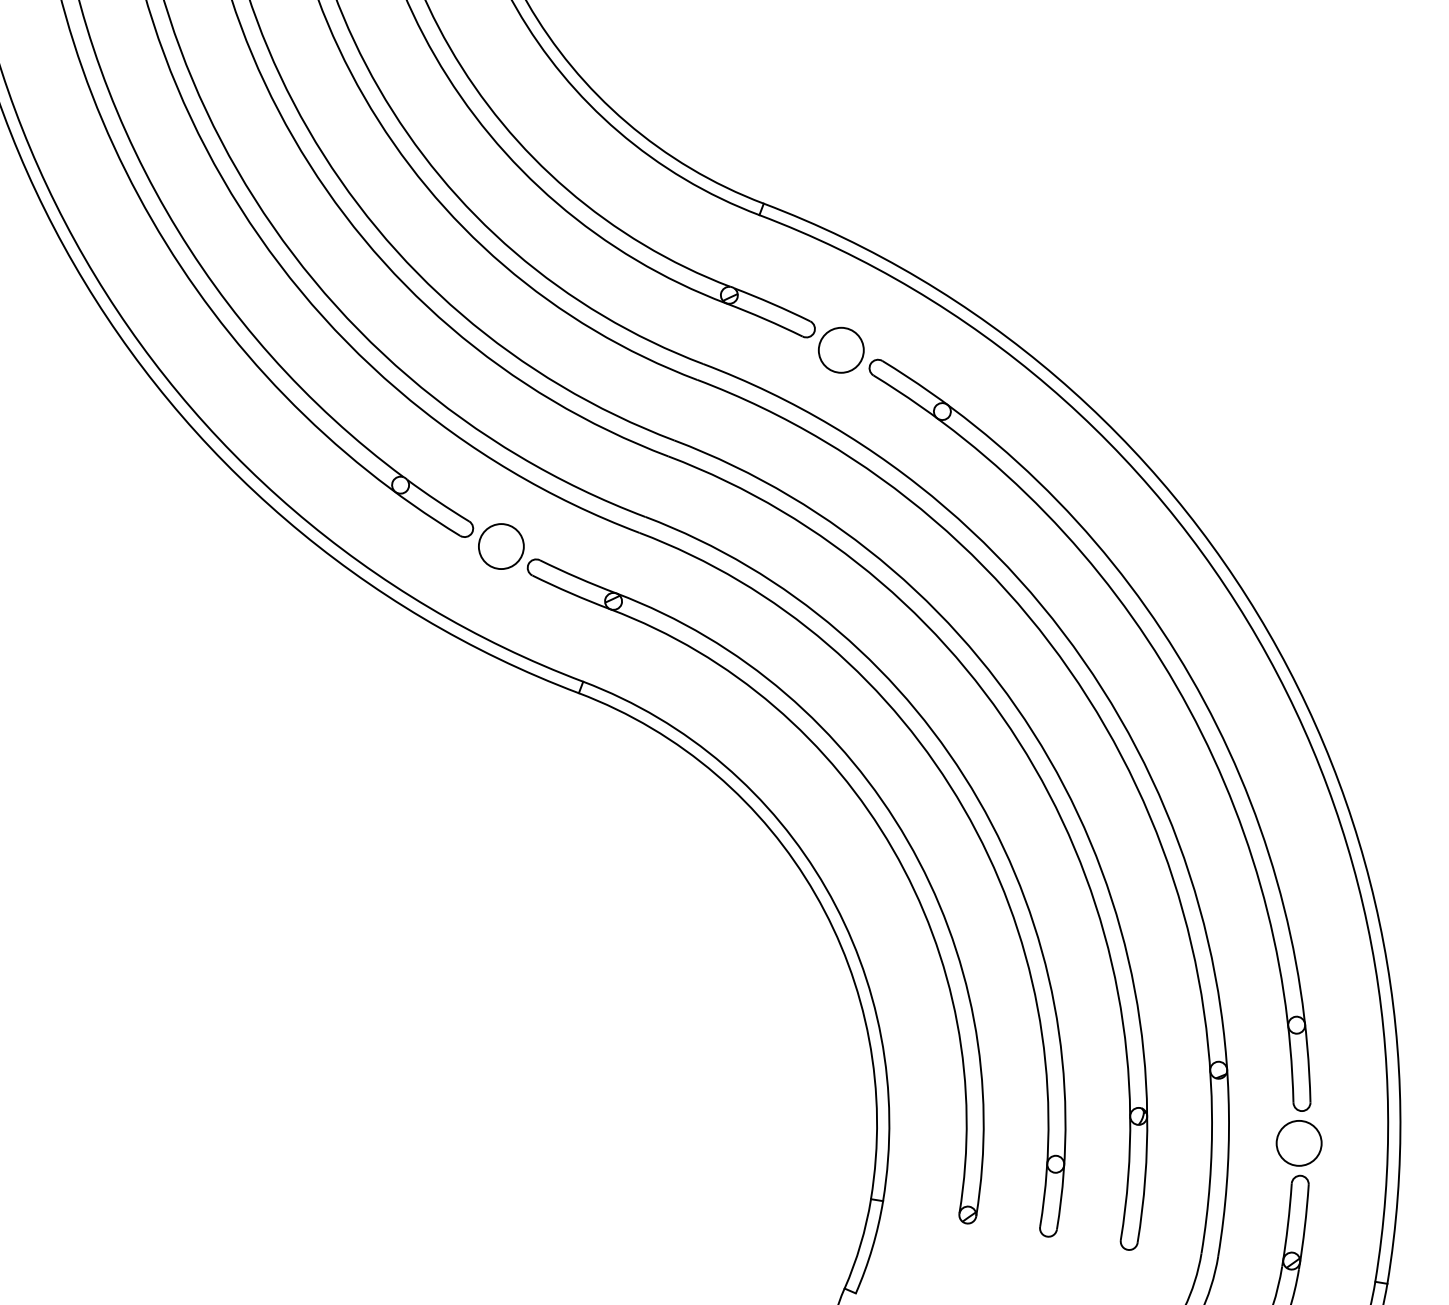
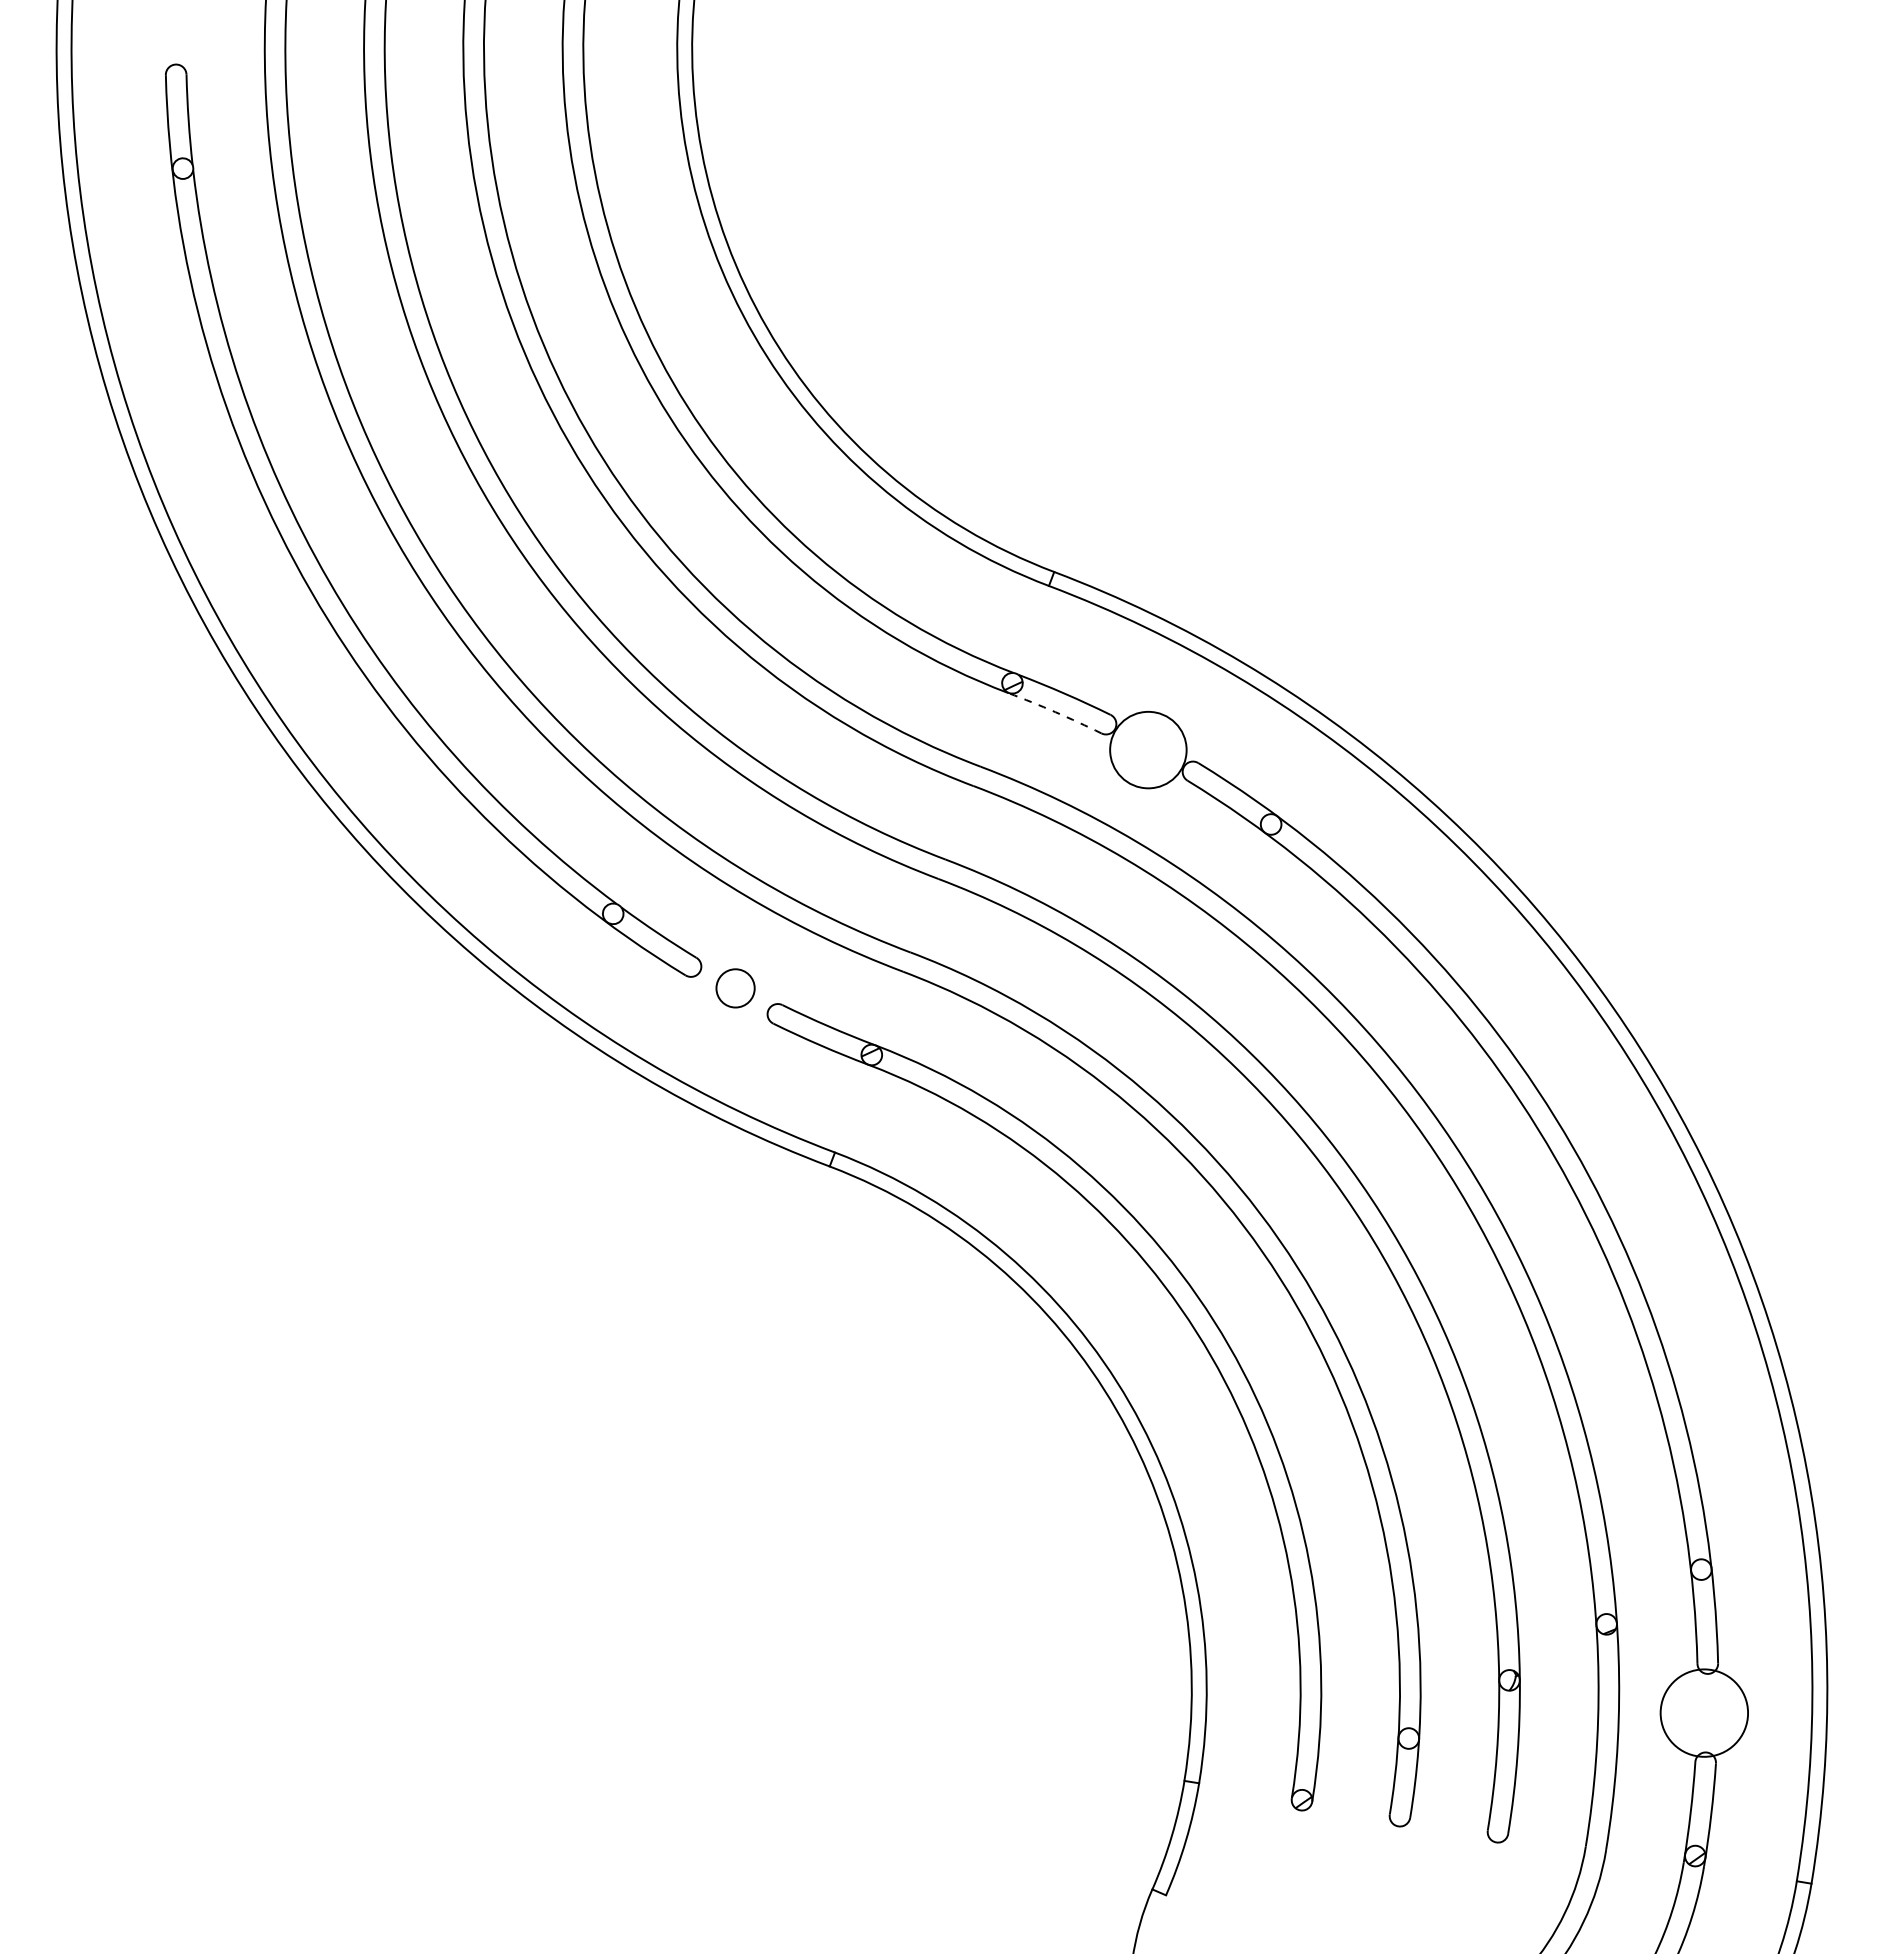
arc: (764, 319) -> (1055, 712), solid -> dashed
circle: (841, 349) -> (1148, 749), size x1.4
circle: (501, 546) -> (735, 988), size x0.7
circle: (1299, 1142) -> (1704, 1712), size x1.6

